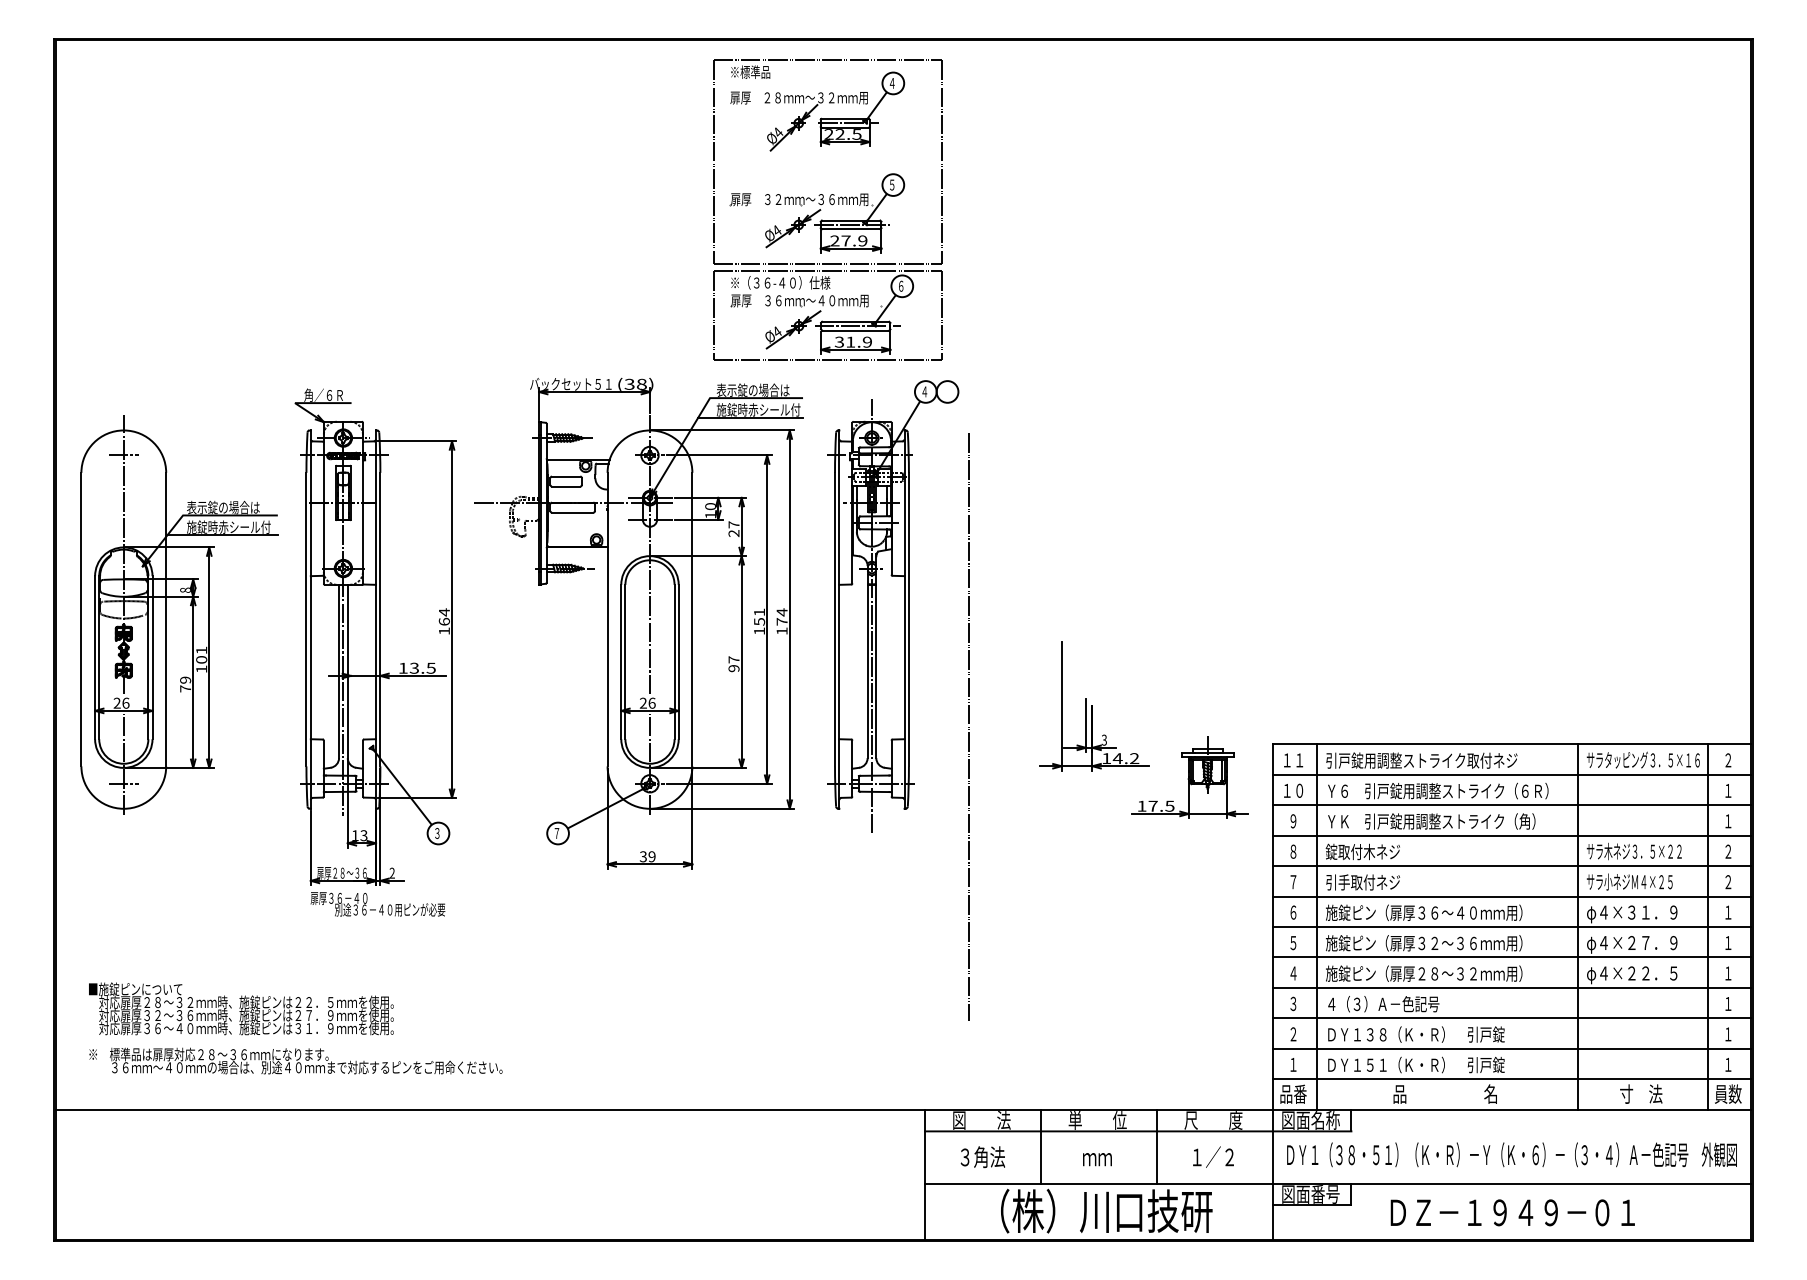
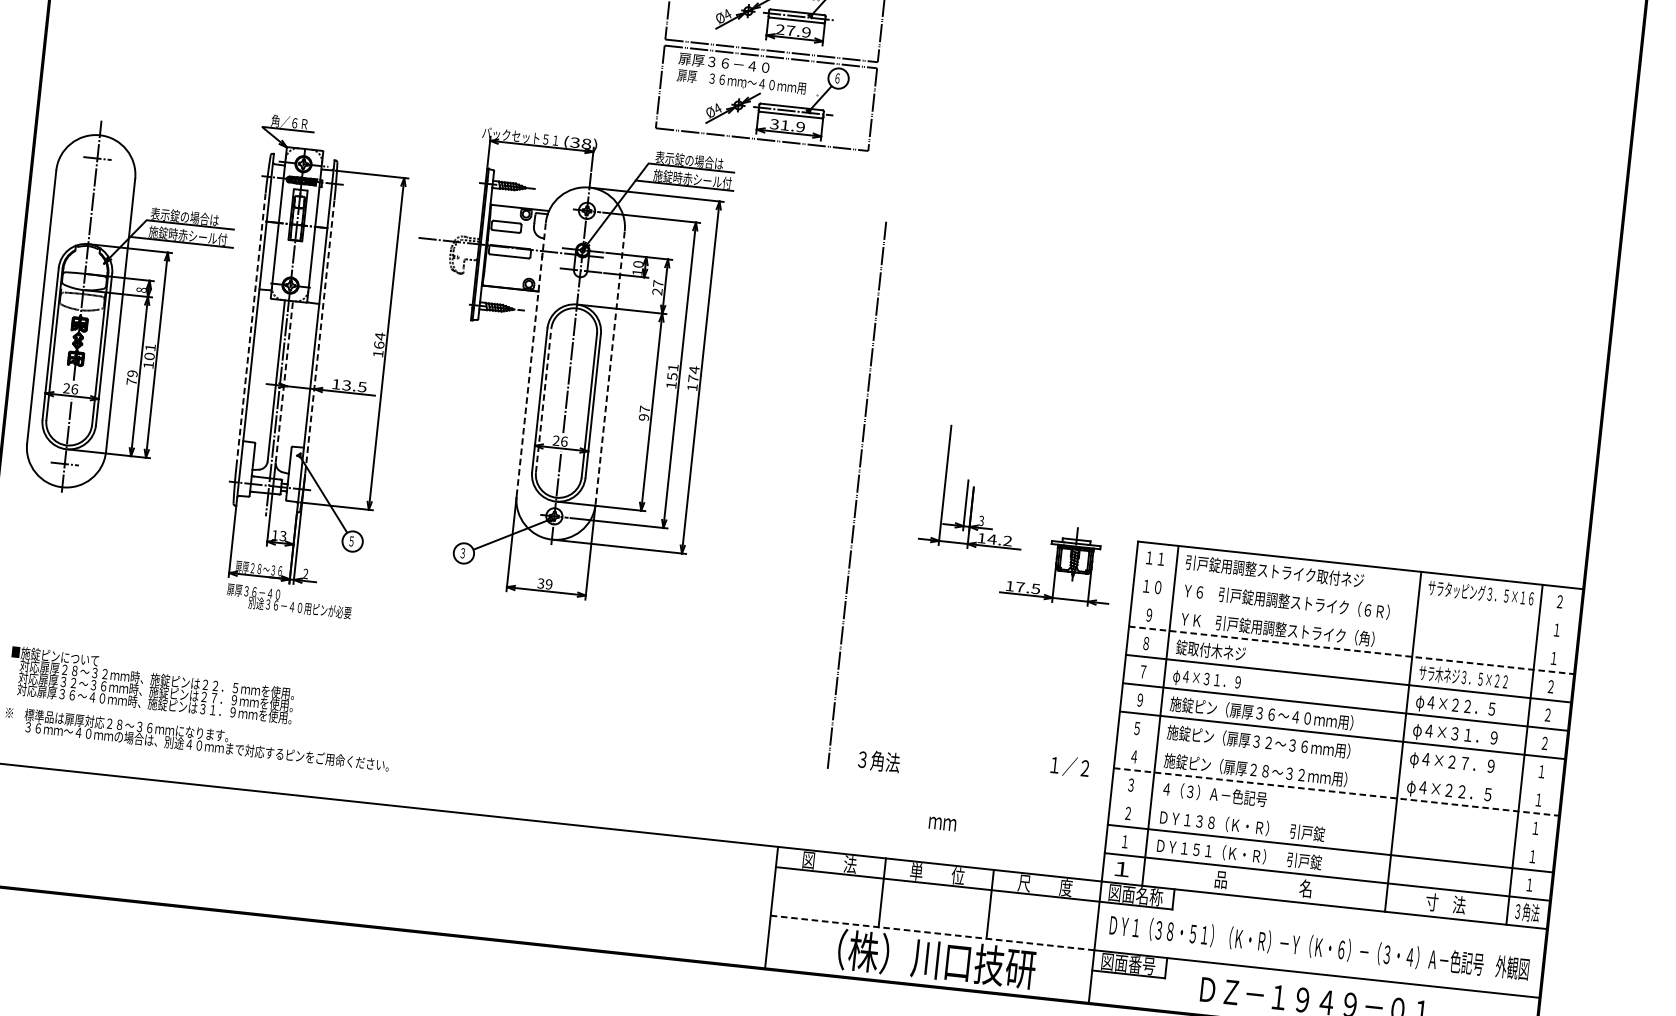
text: (780, 282) -> (725, 62), ※（３６-４０）仕様 -> 扉厚３６－４０
part: (893, 606) -> (798, 375), removed
line: (306, 619) -> (251, 329), solid -> dashed
line: (380, 619) -> (319, 336), solid -> dashed
line: (607, 619) -> (531, 359), solid -> dashed
line: (692, 619) -> (610, 367), solid -> dashed
line: (625, 661) -> (543, 400), solid -> dashed
line: (347, 671) -> (284, 381), solid -> dashed
line: (1512, 774) -> (1357, 593), removed
line: (1512, 805) -> (1354, 622), removed
text: (437, 832) -> (351, 540), ３ -> ５
text: (556, 833) -> (462, 553), ７ -> ３
line: (1512, 835) -> (1351, 650), solid -> dashed
text: (1629, 882) -> (1455, 705), サラ小ネジＭ４×２５ -> φ４×２２．５
text: (1363, 883) -> (1208, 680), 引手取付ネジ -> φ４×３１．９
text: (1727, 911) -> (1544, 742), １ -> ２
text: (1293, 912) -> (1140, 700), ６ -> ９
line: (1512, 957) -> (1339, 763), removed
line: (1512, 987) -> (1336, 791), solid -> dashed
line: (1512, 1018) -> (1333, 820), removed
text: (1293, 1093) -> (1122, 868), 品番 -> １
text: (1728, 1093) -> (1527, 911), 員数 -> ３角法
text: (1213, 1156) -> (1070, 765), moved
text: (982, 1157) -> (878, 761), moved
text: (1097, 1159) -> (942, 823), moved
line: (1099, 1183) -> (932, 932), solid -> dashed

